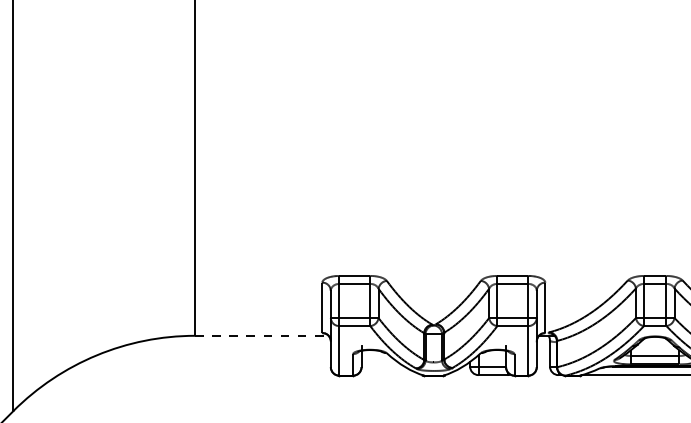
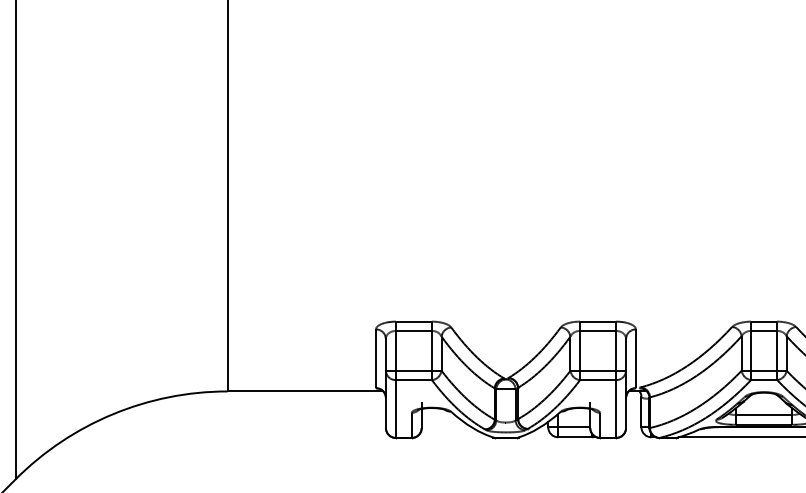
line: (261, 335) -> (305, 391), dashed -> solid

